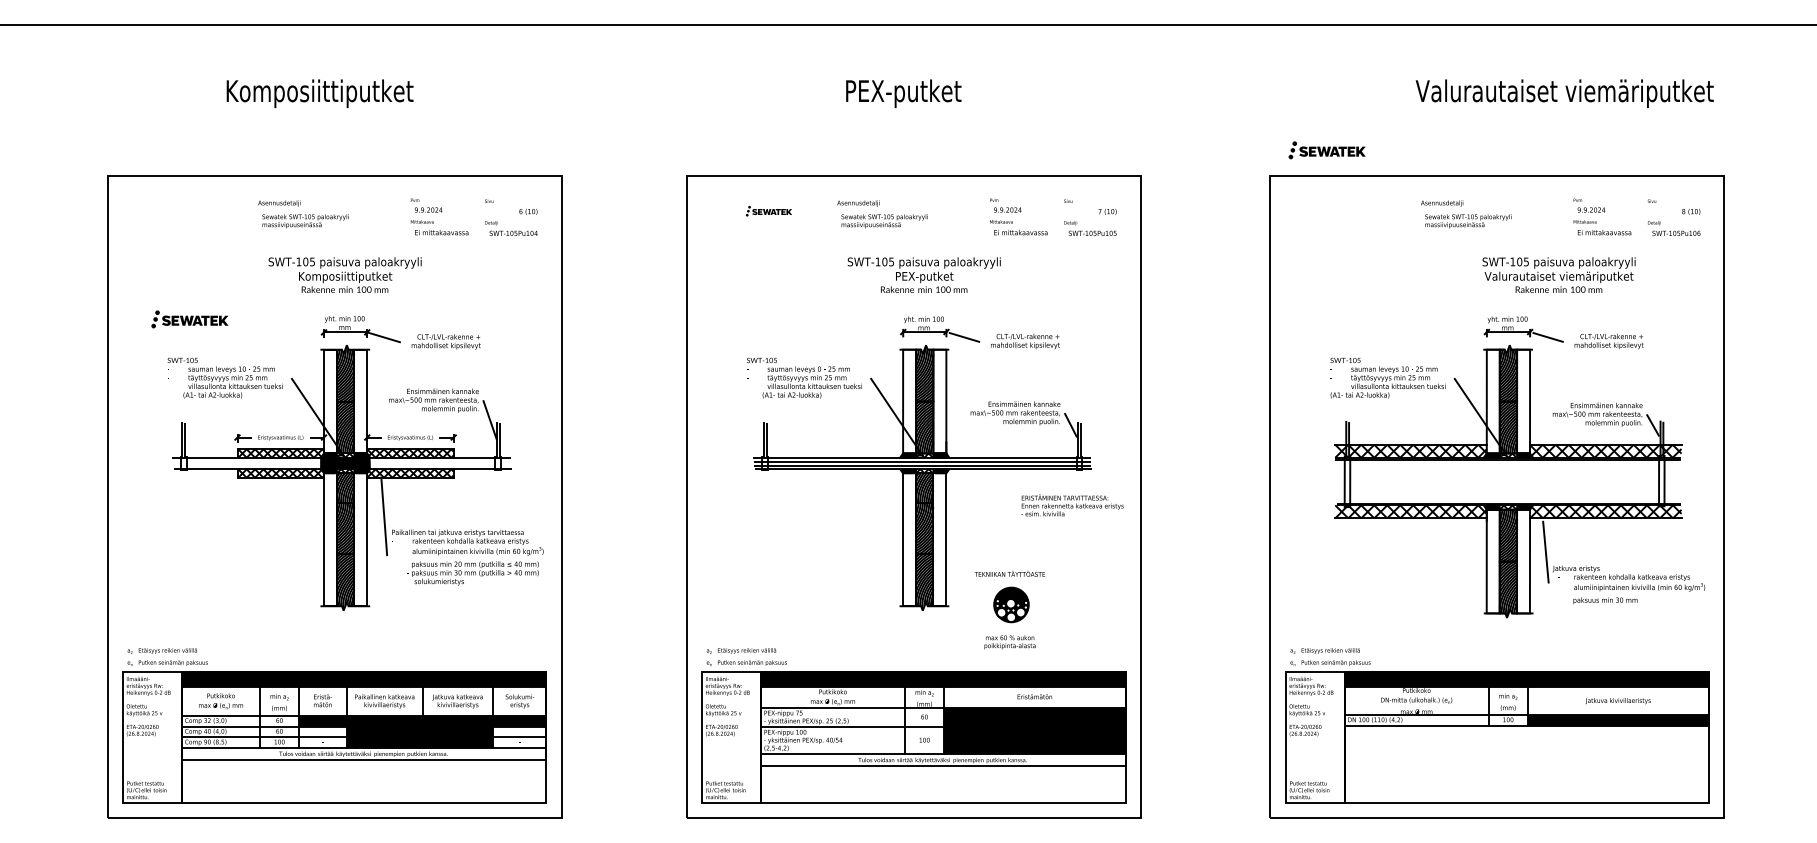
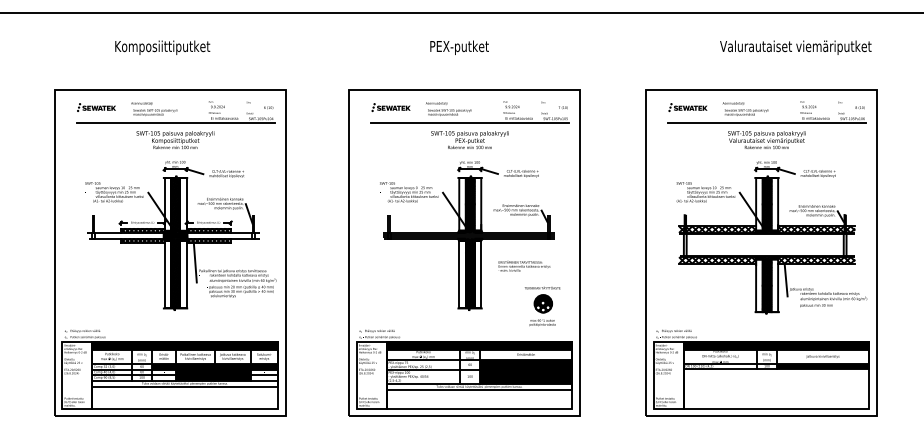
part: (1326, 150) -> (687, 107), moved
part: (767, 211) -> (390, 107), size x1.67
line: (345, 242) -> (175, 123), added
line: (925, 242) -> (470, 123), added
line: (1507, 242) -> (766, 123), added
text: (1558, 274) -> (766, 139), moved
part: (189, 319) -> (96, 107), moved
text: (1072, 506) -> (524, 266), moved
part: (1009, 610) -> (542, 306), moved

